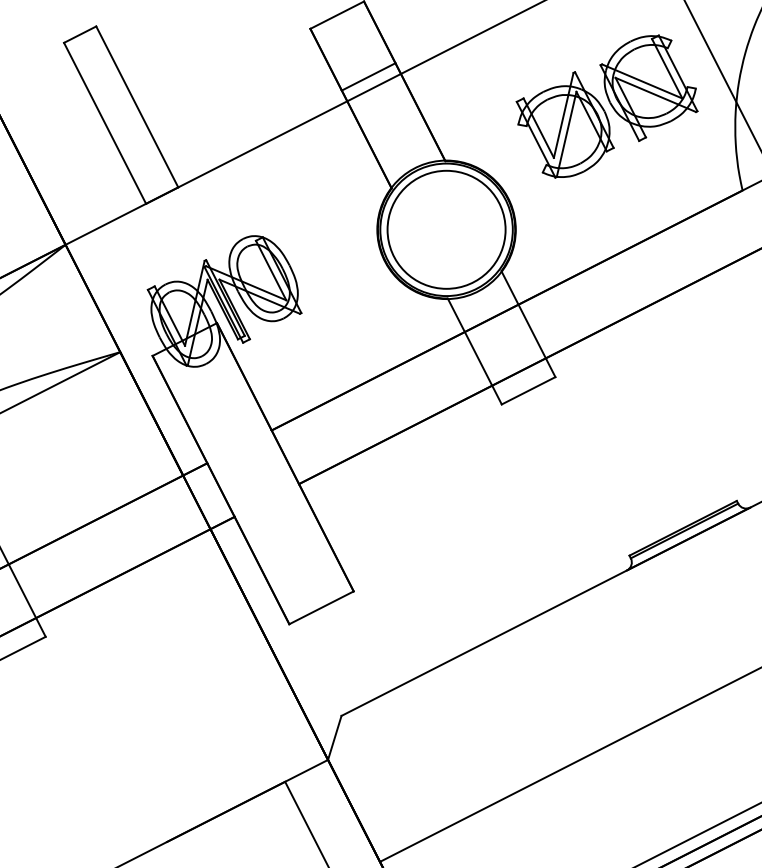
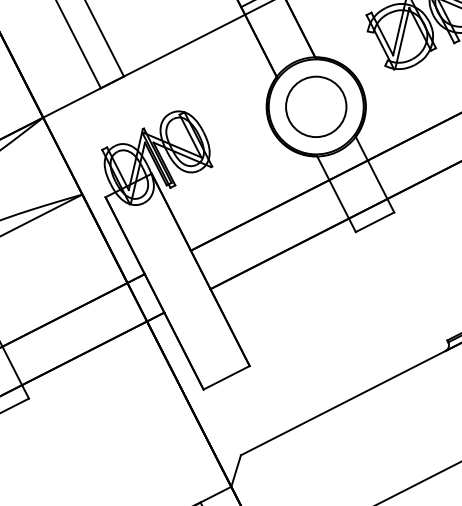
circle: (446, 229) -> (316, 106), size x0.71

